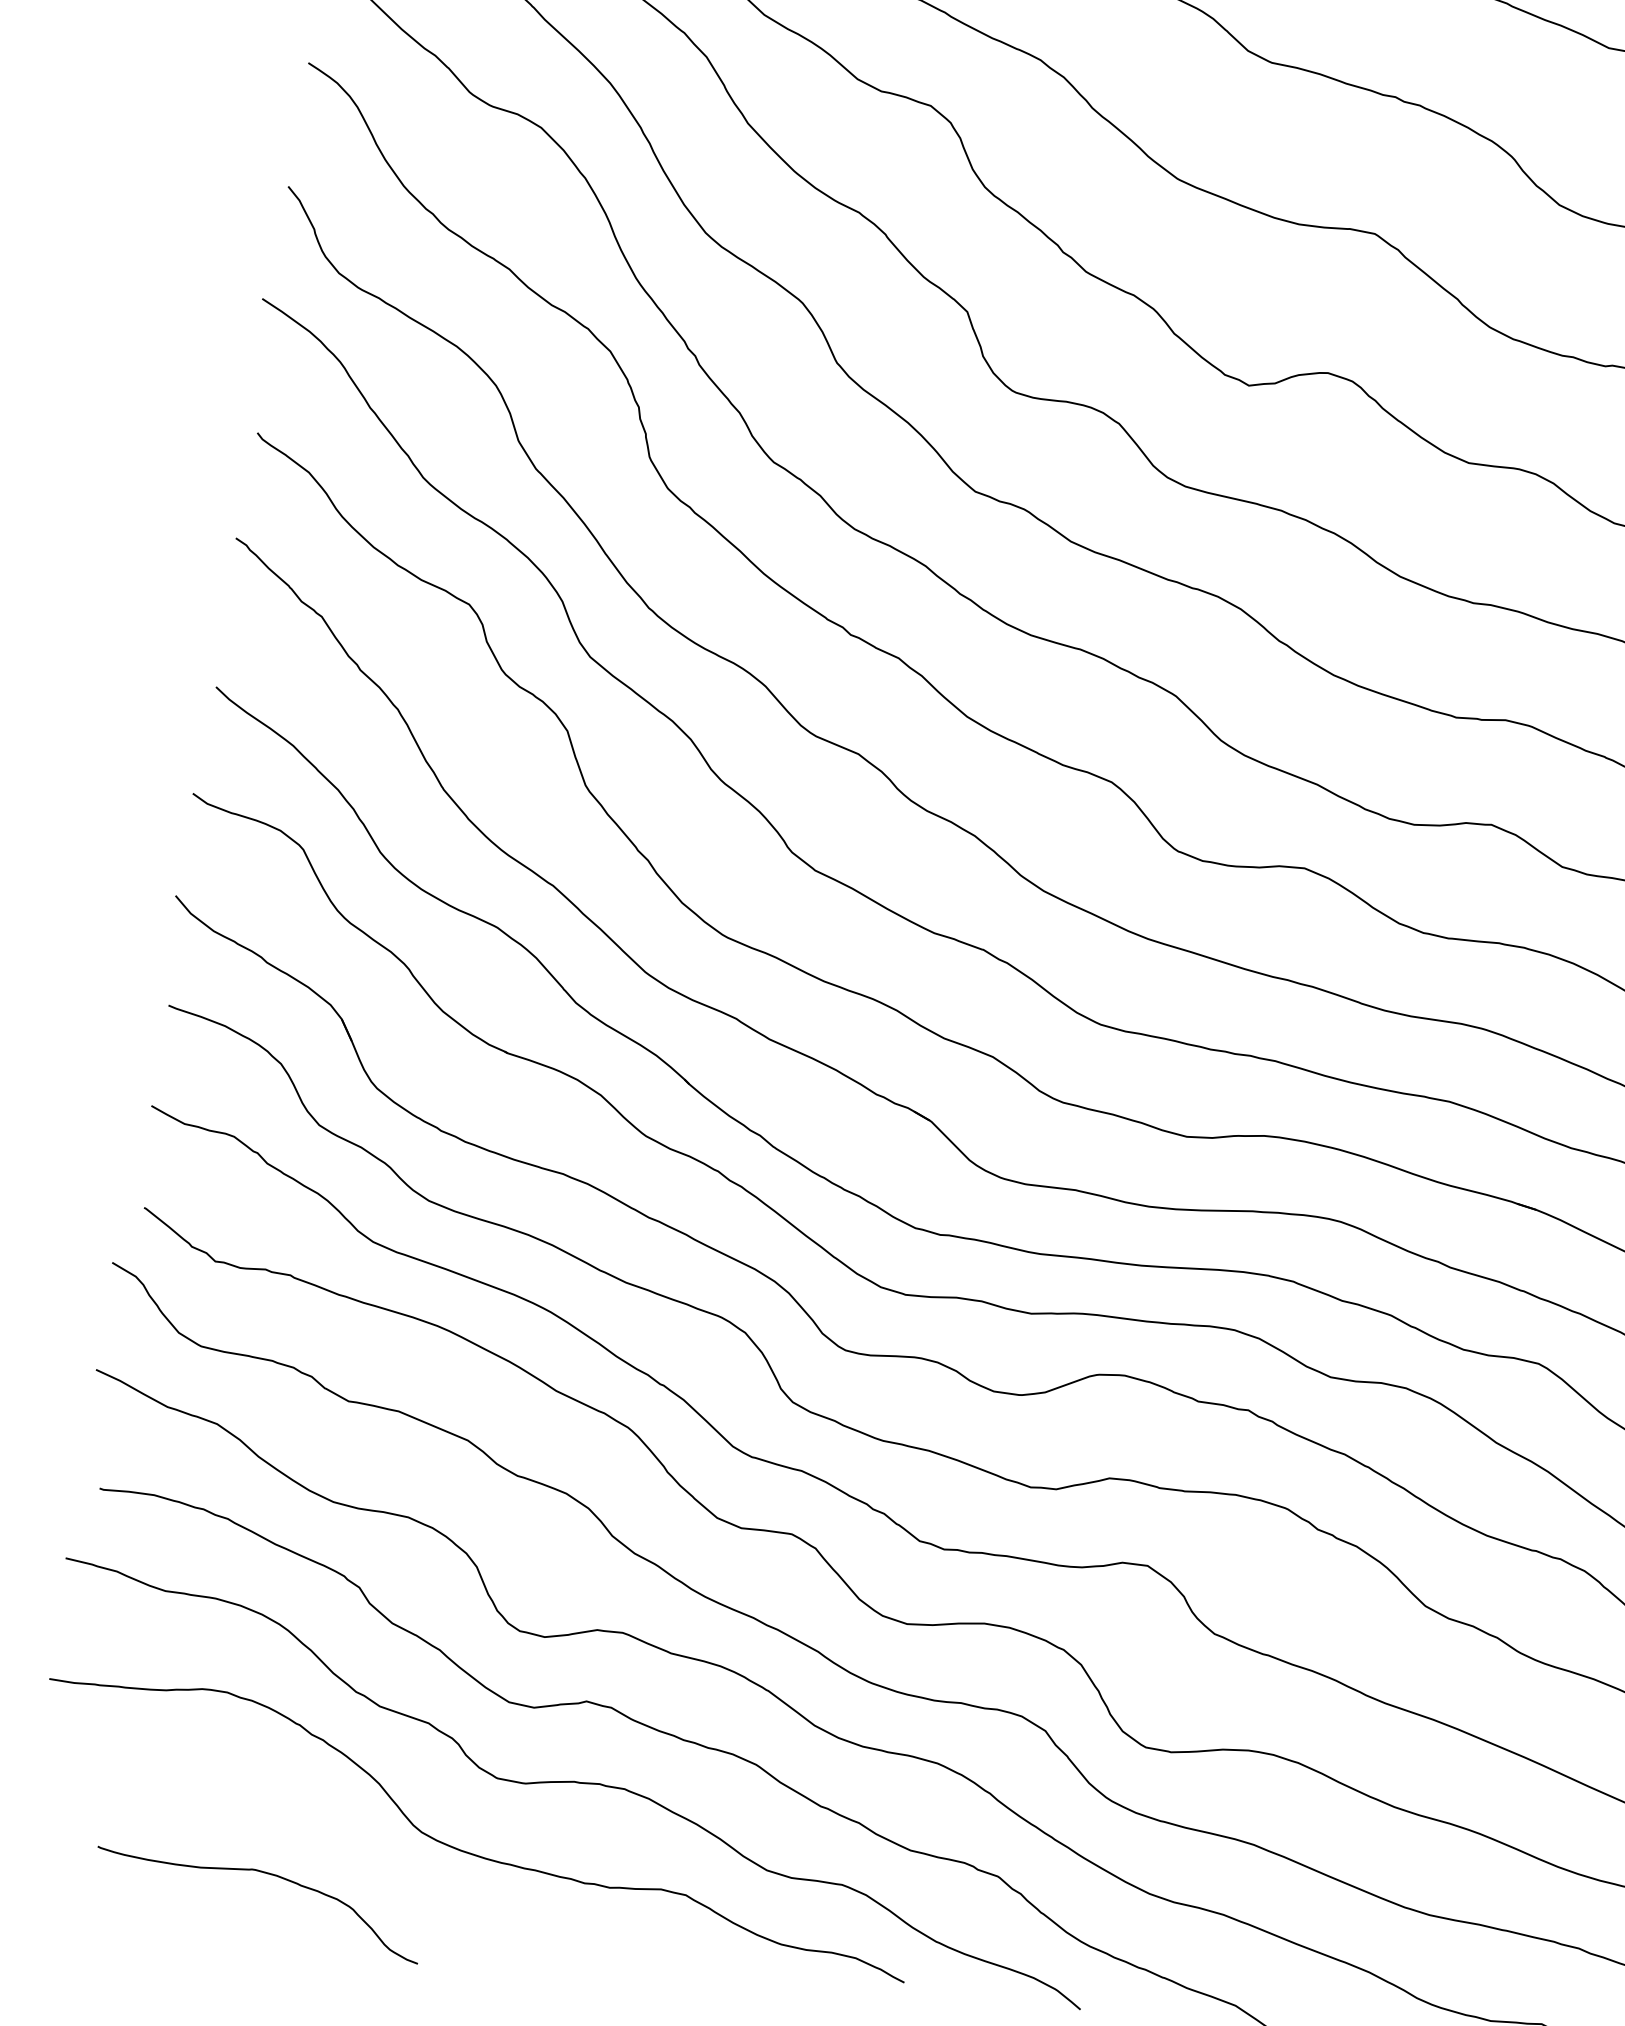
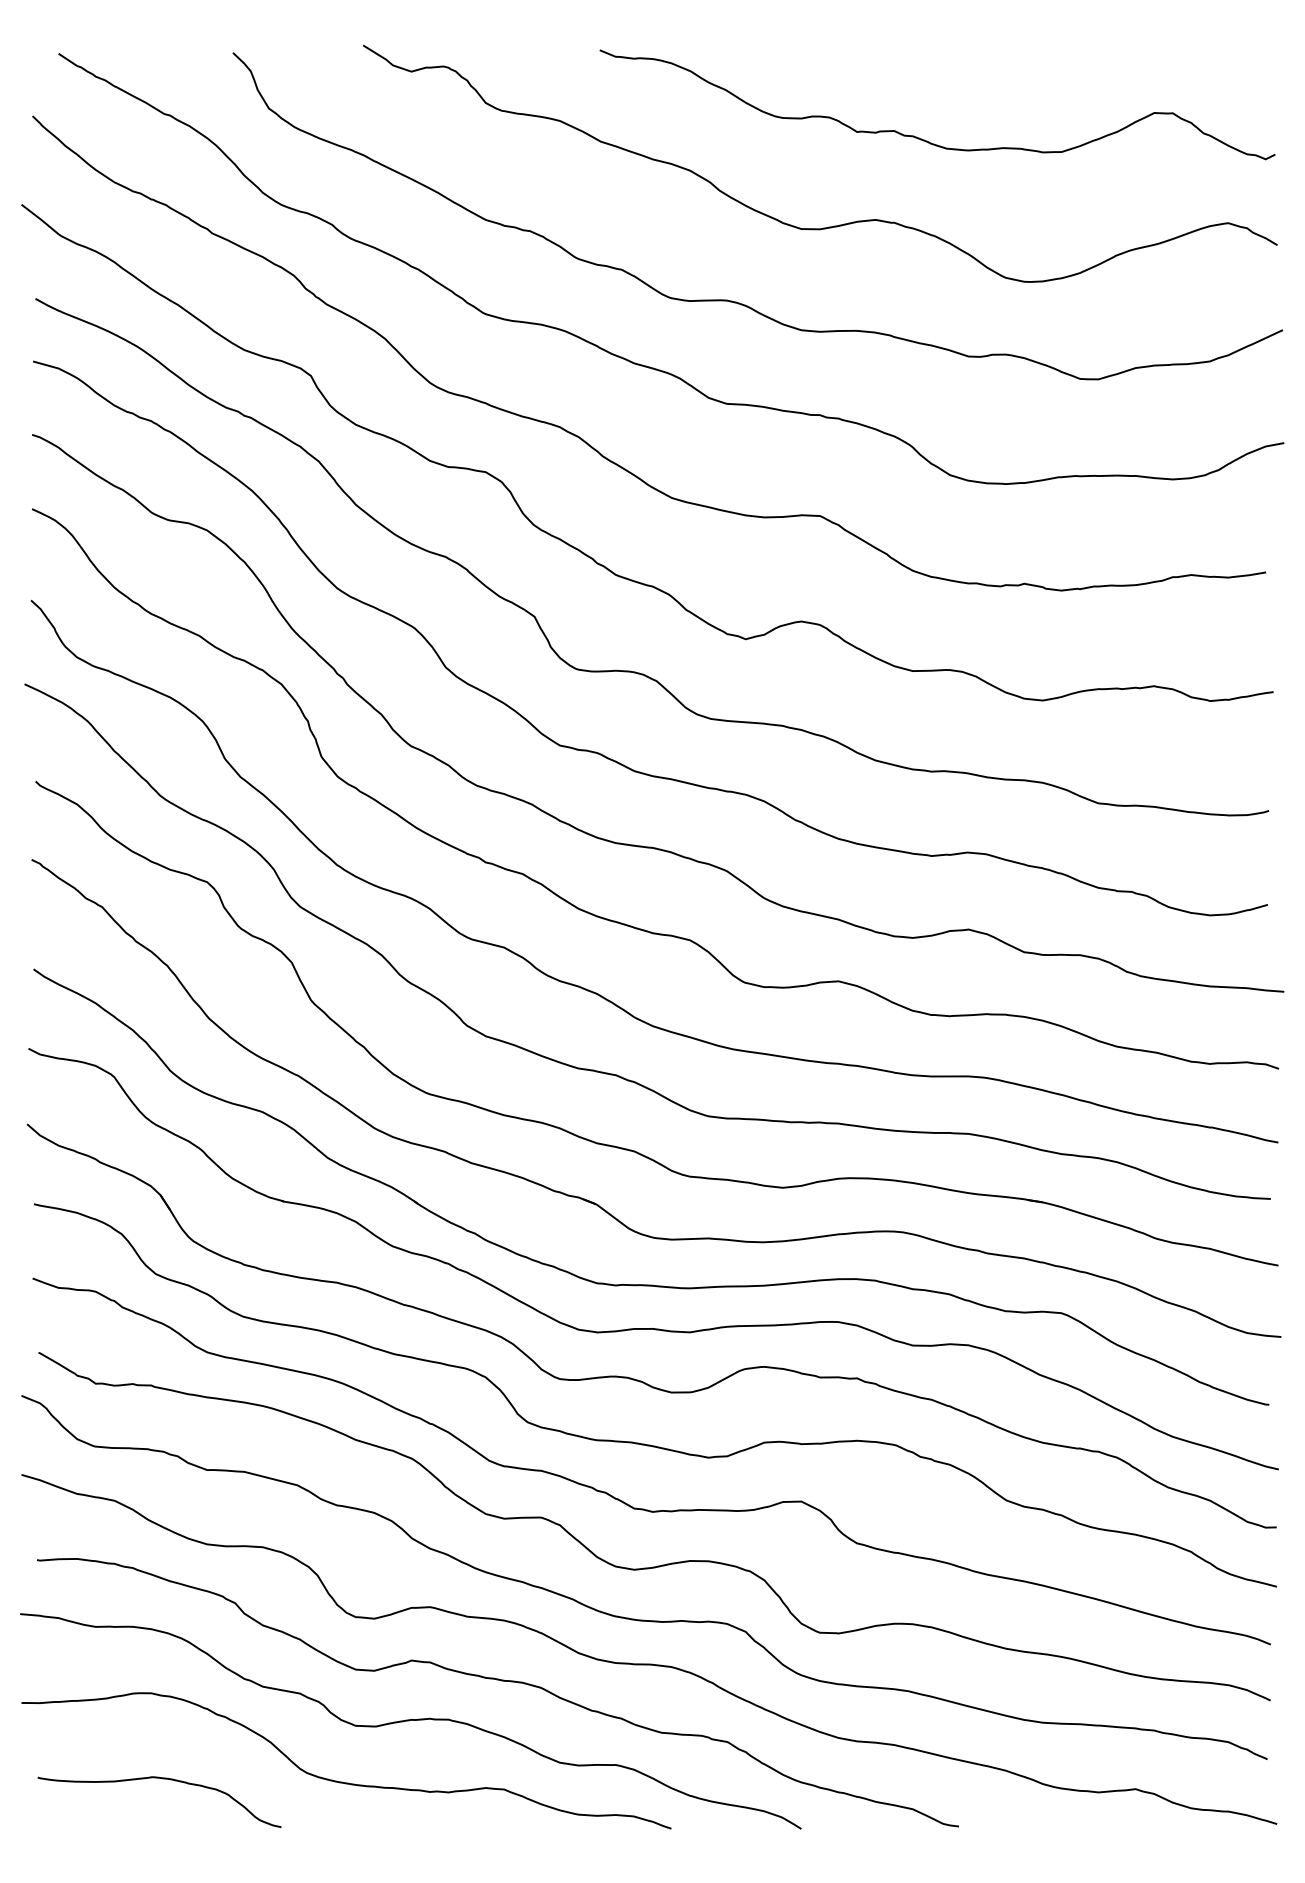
curve: (266, 1874) -> (162, 1779), moved

